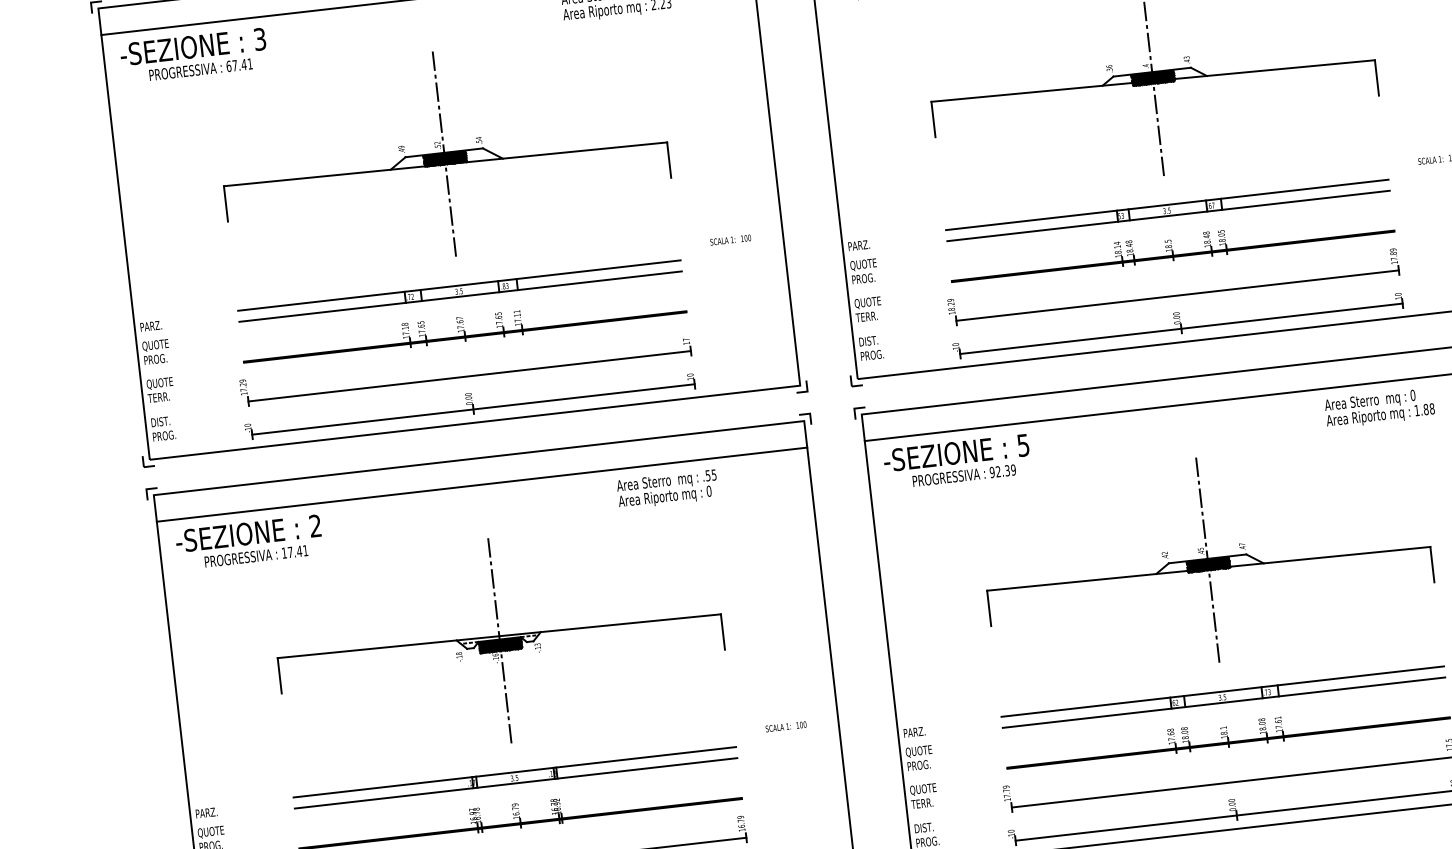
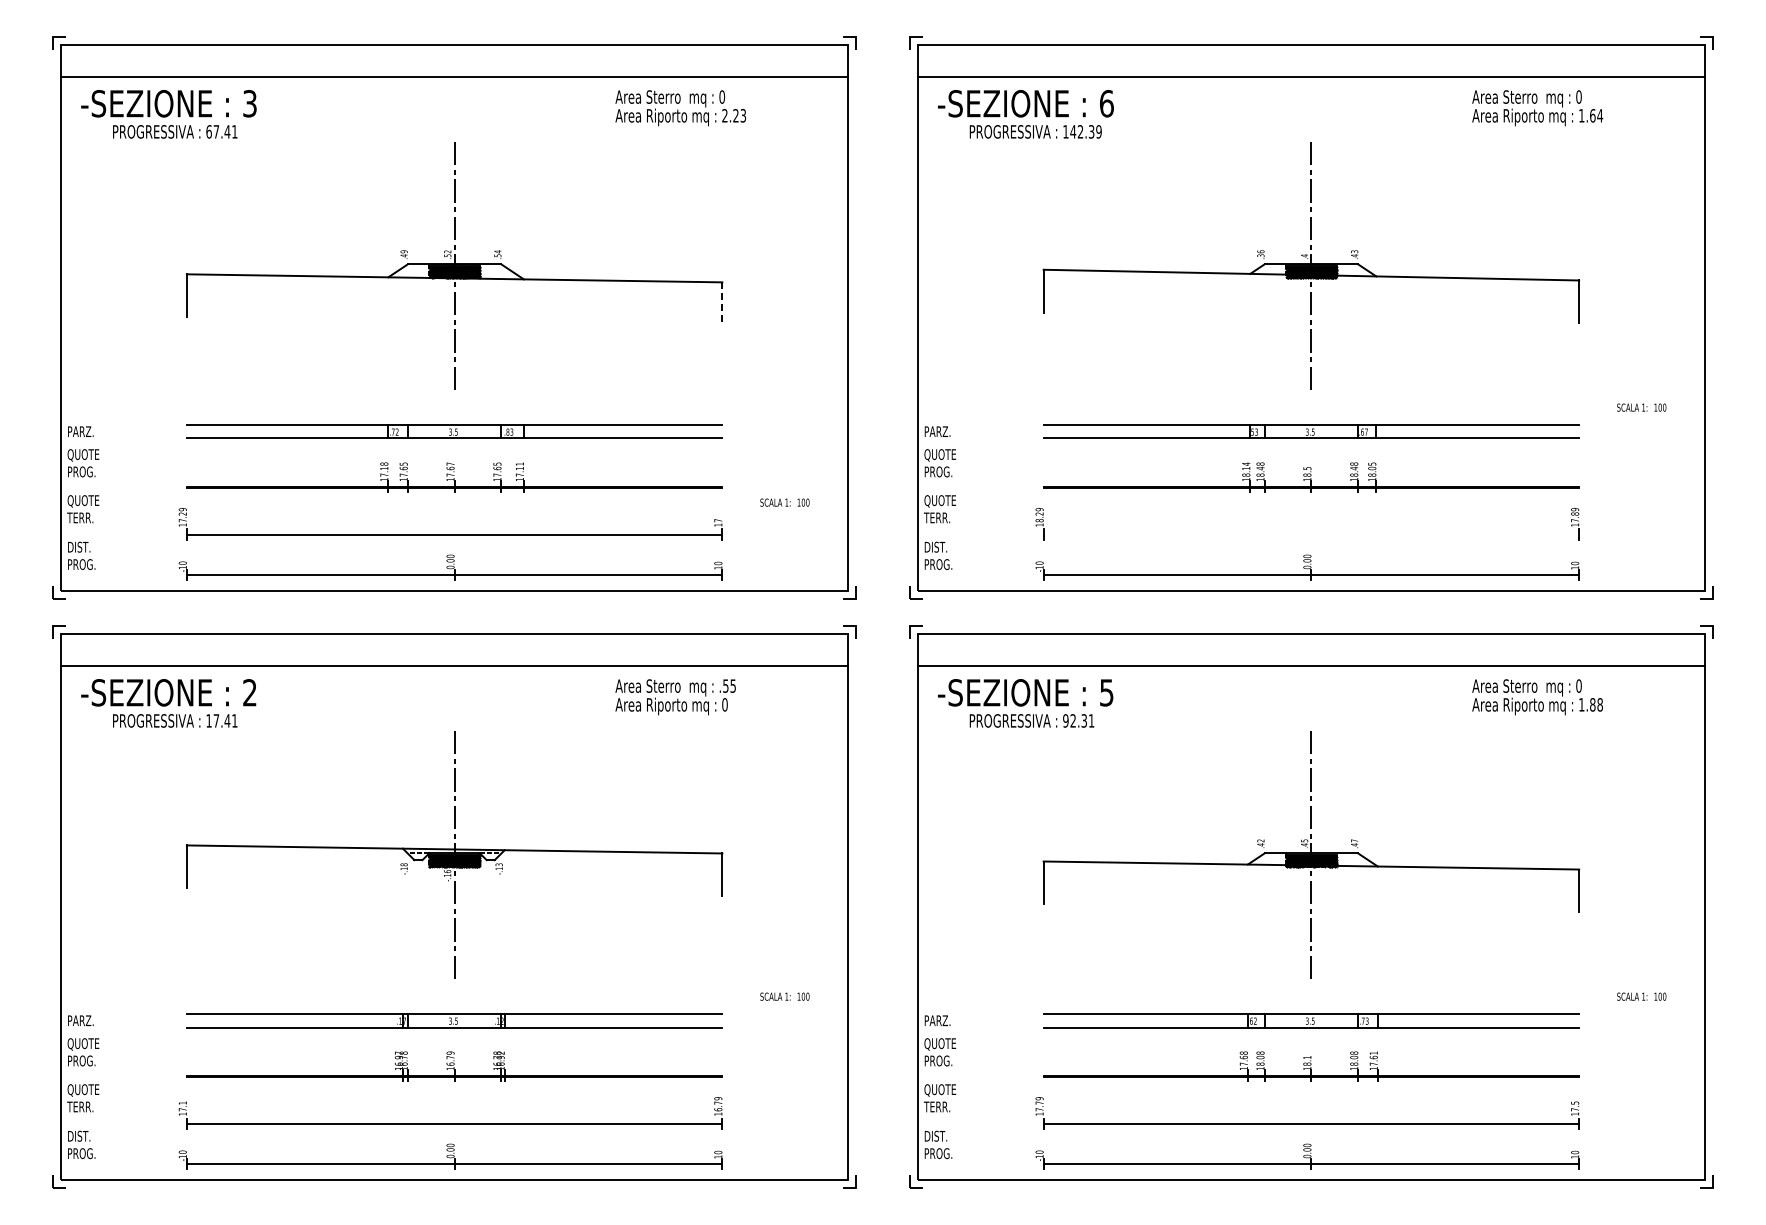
line: (669, 160) -> (722, 304), solid -> dashed
text: (730, 239) -> (784, 502), moved
line: (1177, 295) -> (1311, 534), removed
text: (1013, 469) -> (1091, 720), 92.39 -> 92.31

